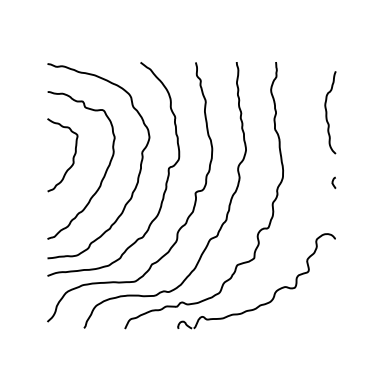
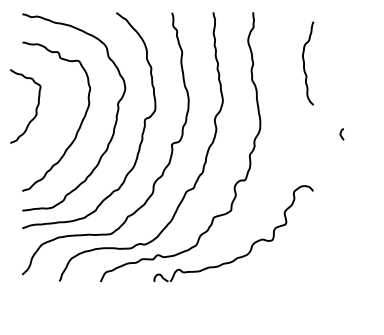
curve: (72, 157) -> (35, 108), moved
curve: (333, 182) -> (341, 133), moved

